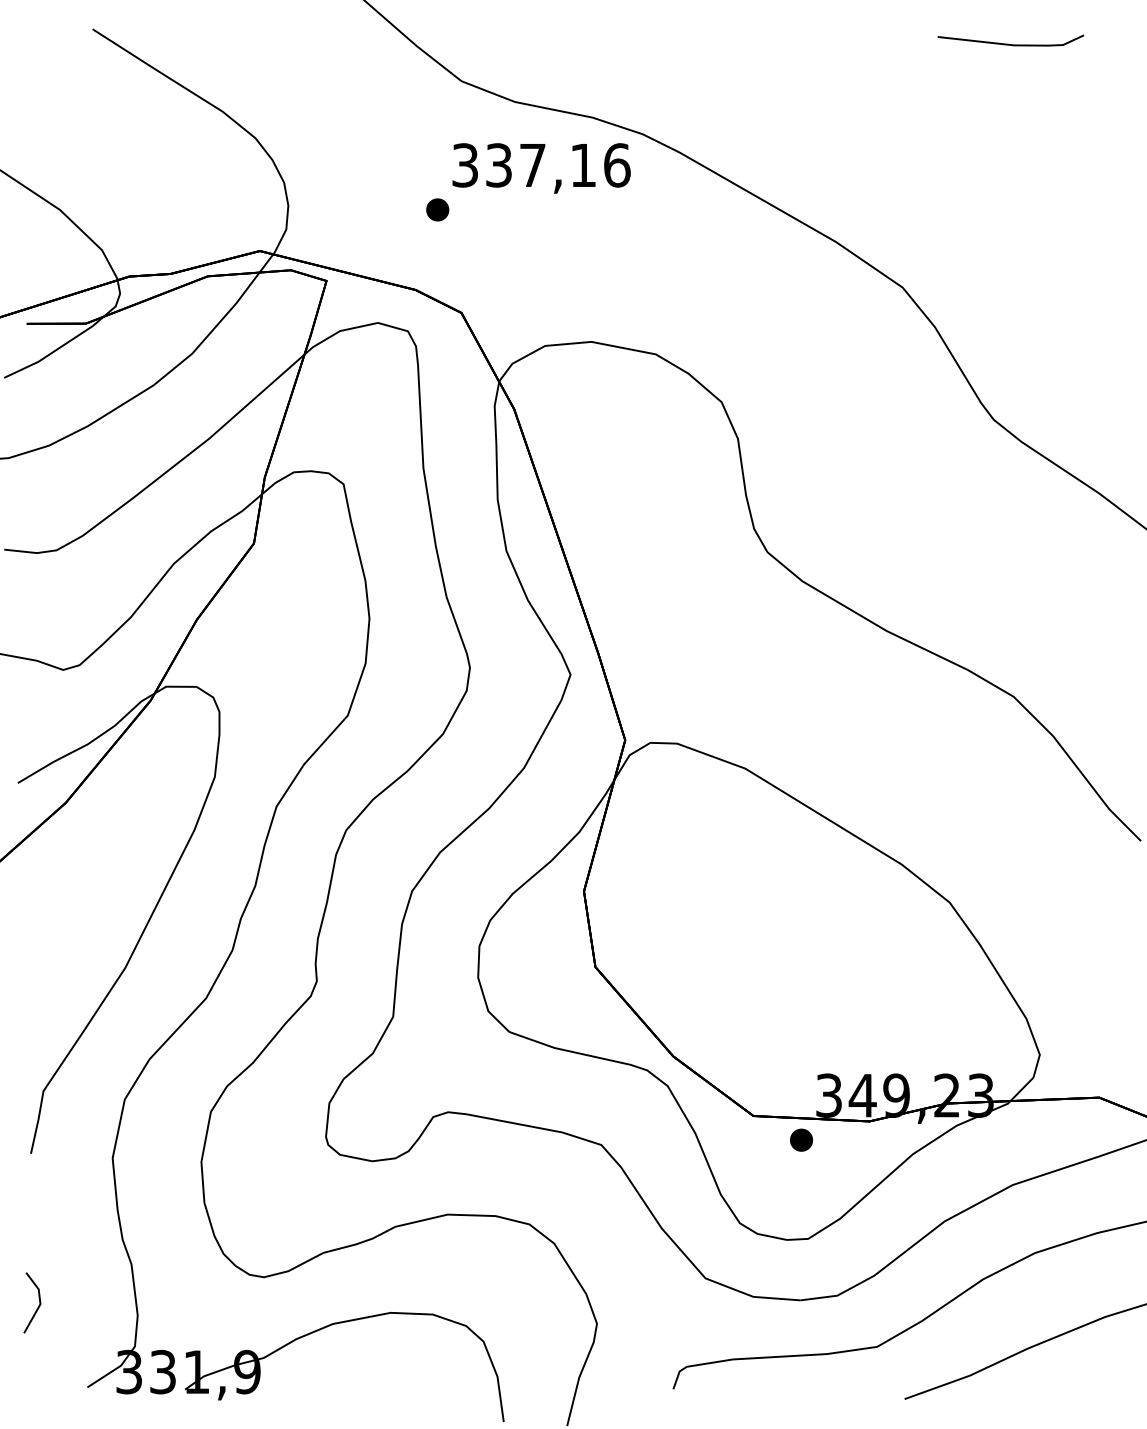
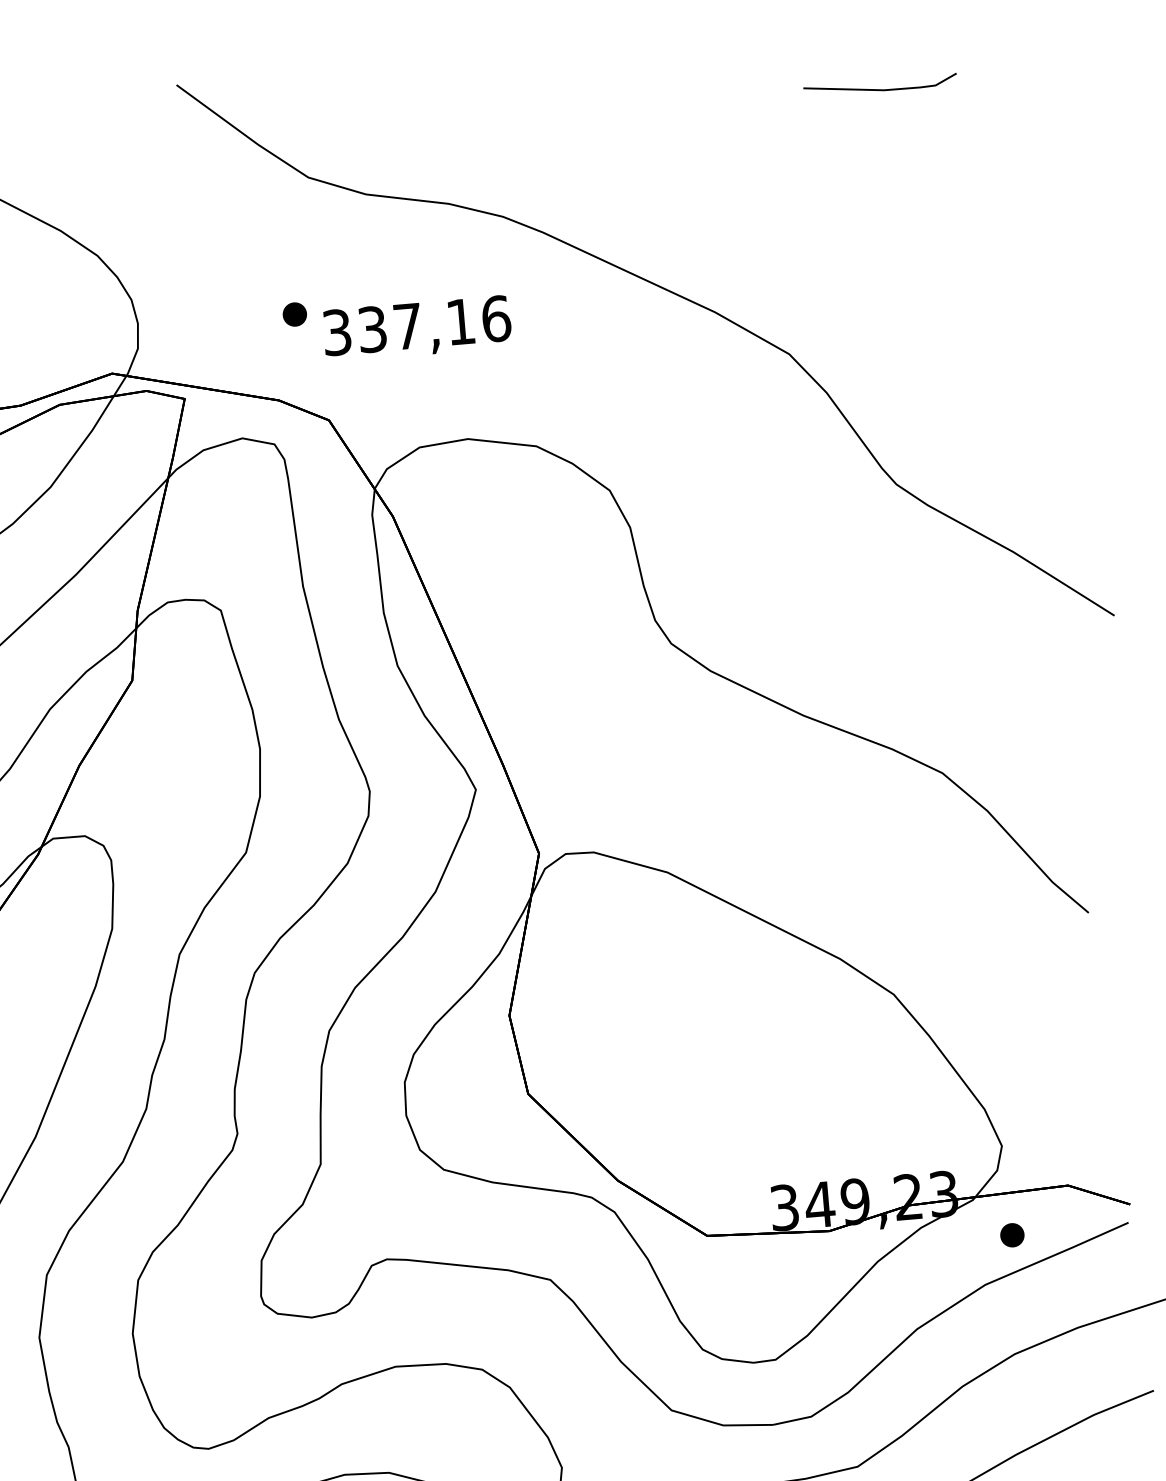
text: (541, 168) -> (417, 328), moved
part: (801, 1139) -> (1012, 1234), moved

